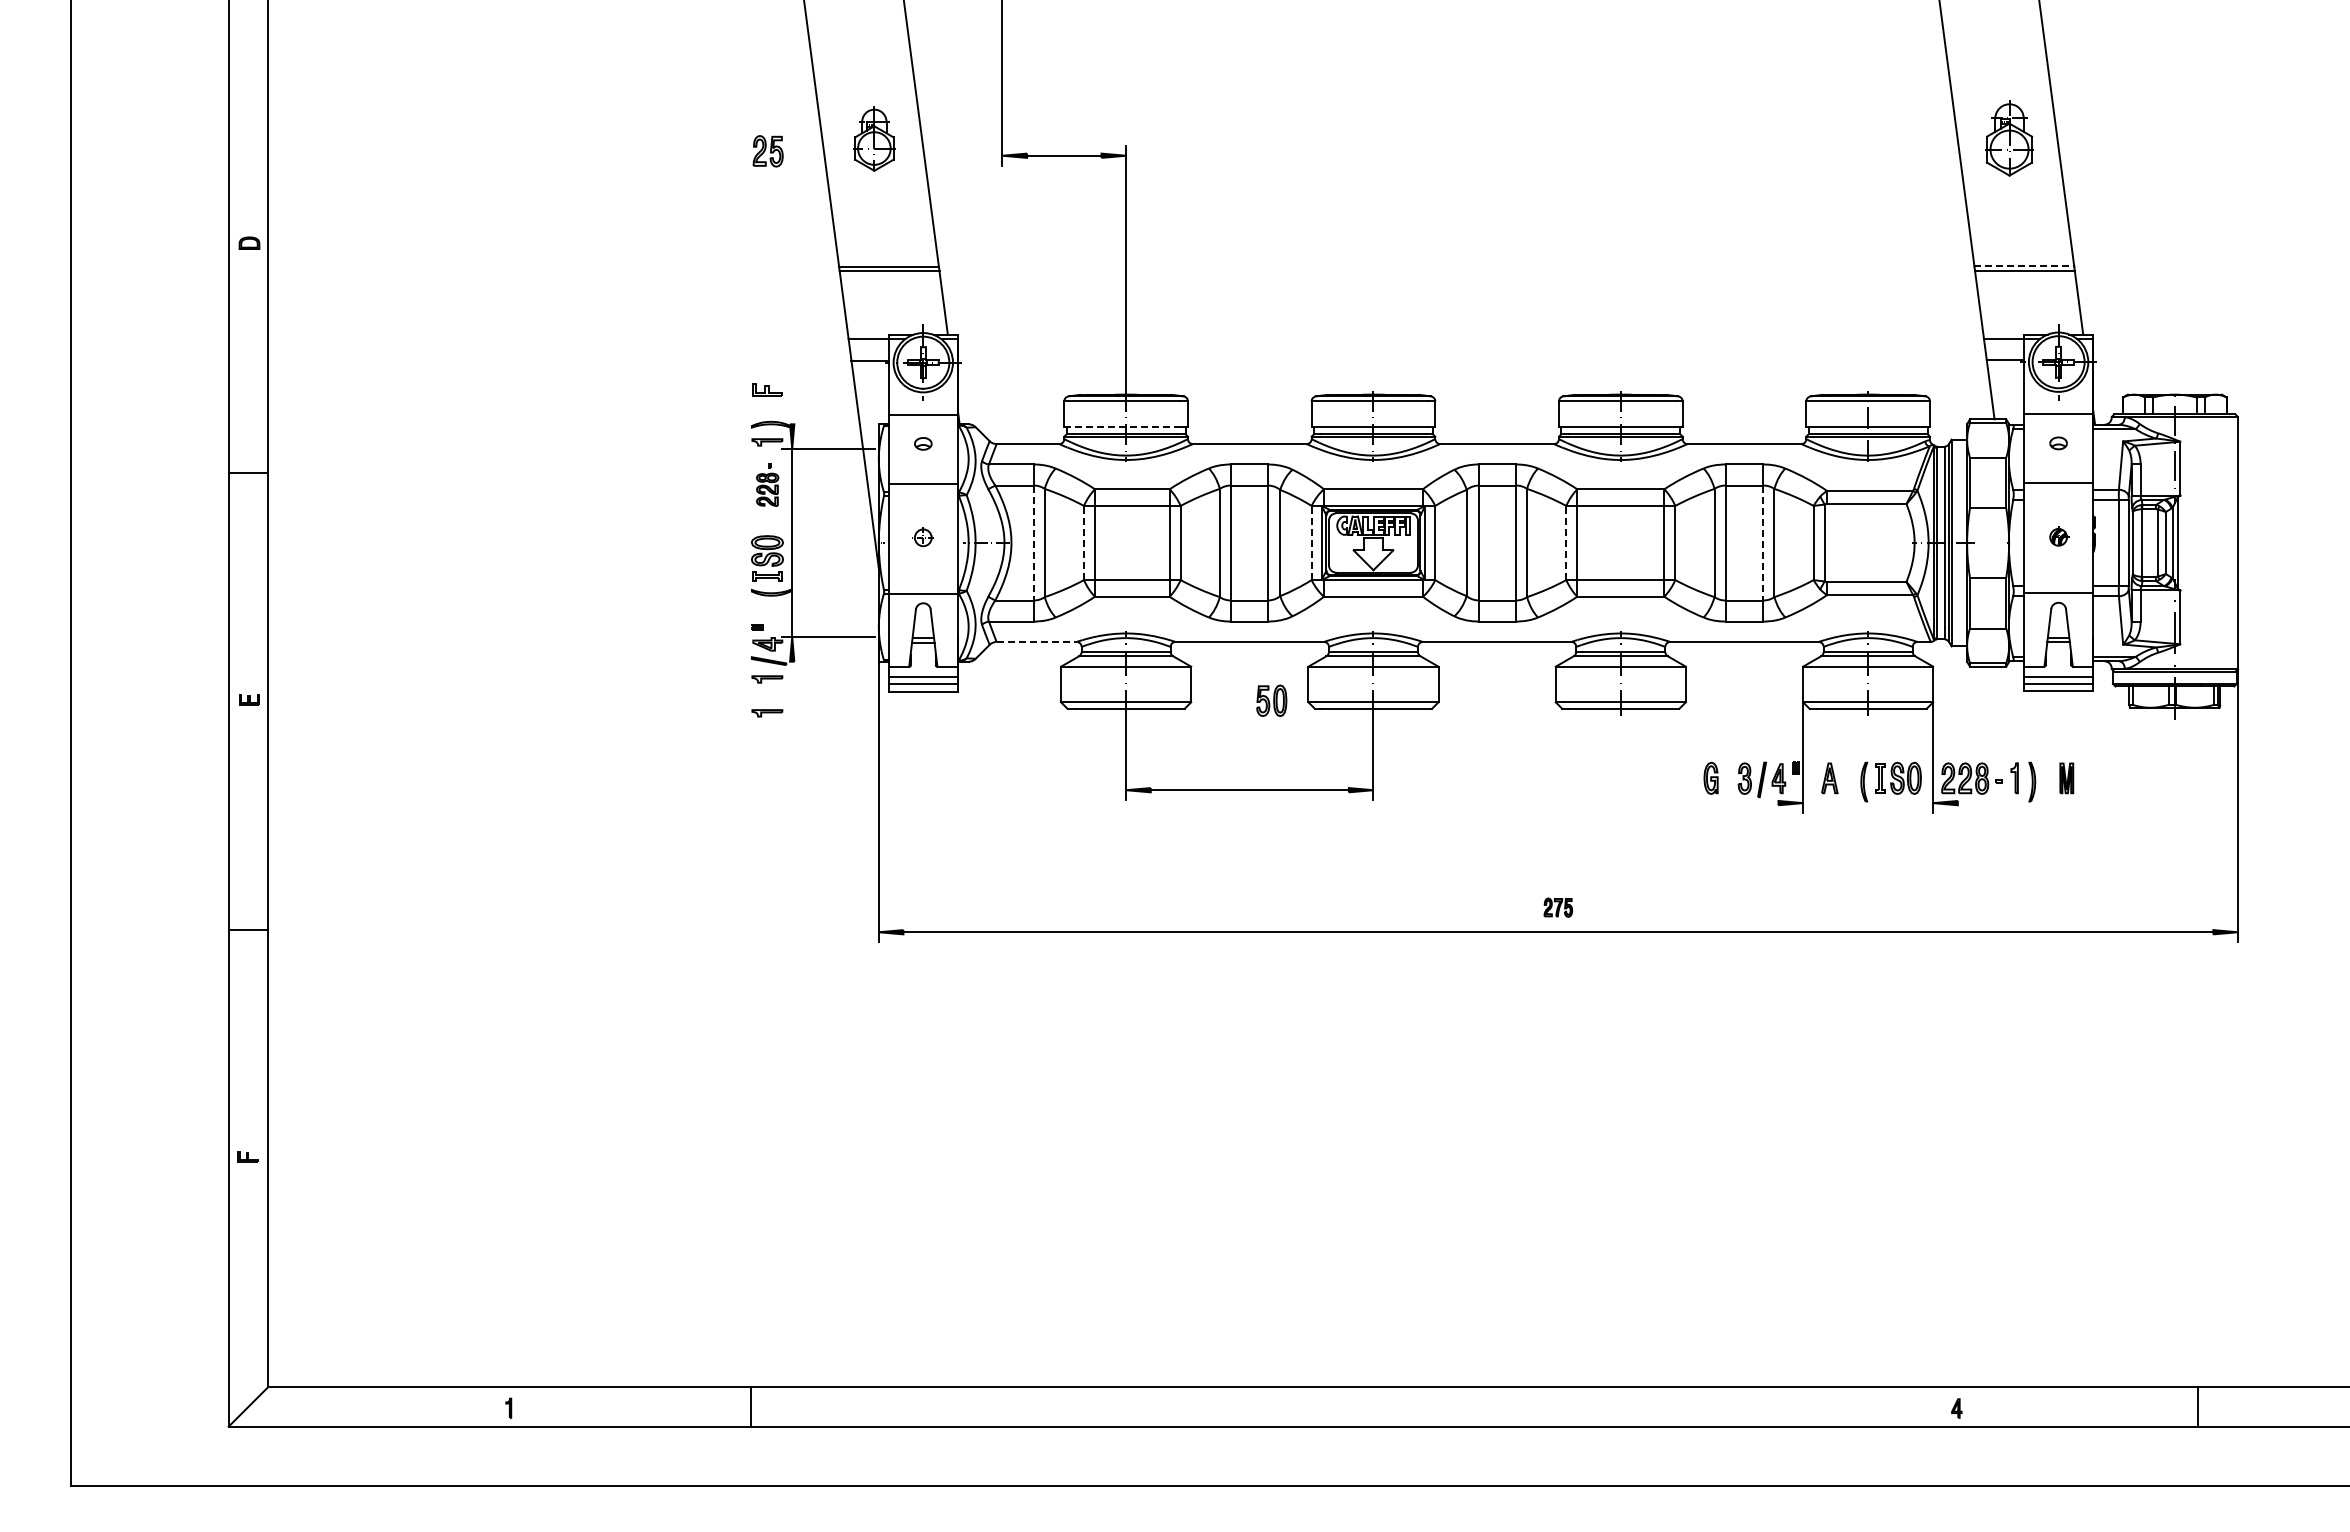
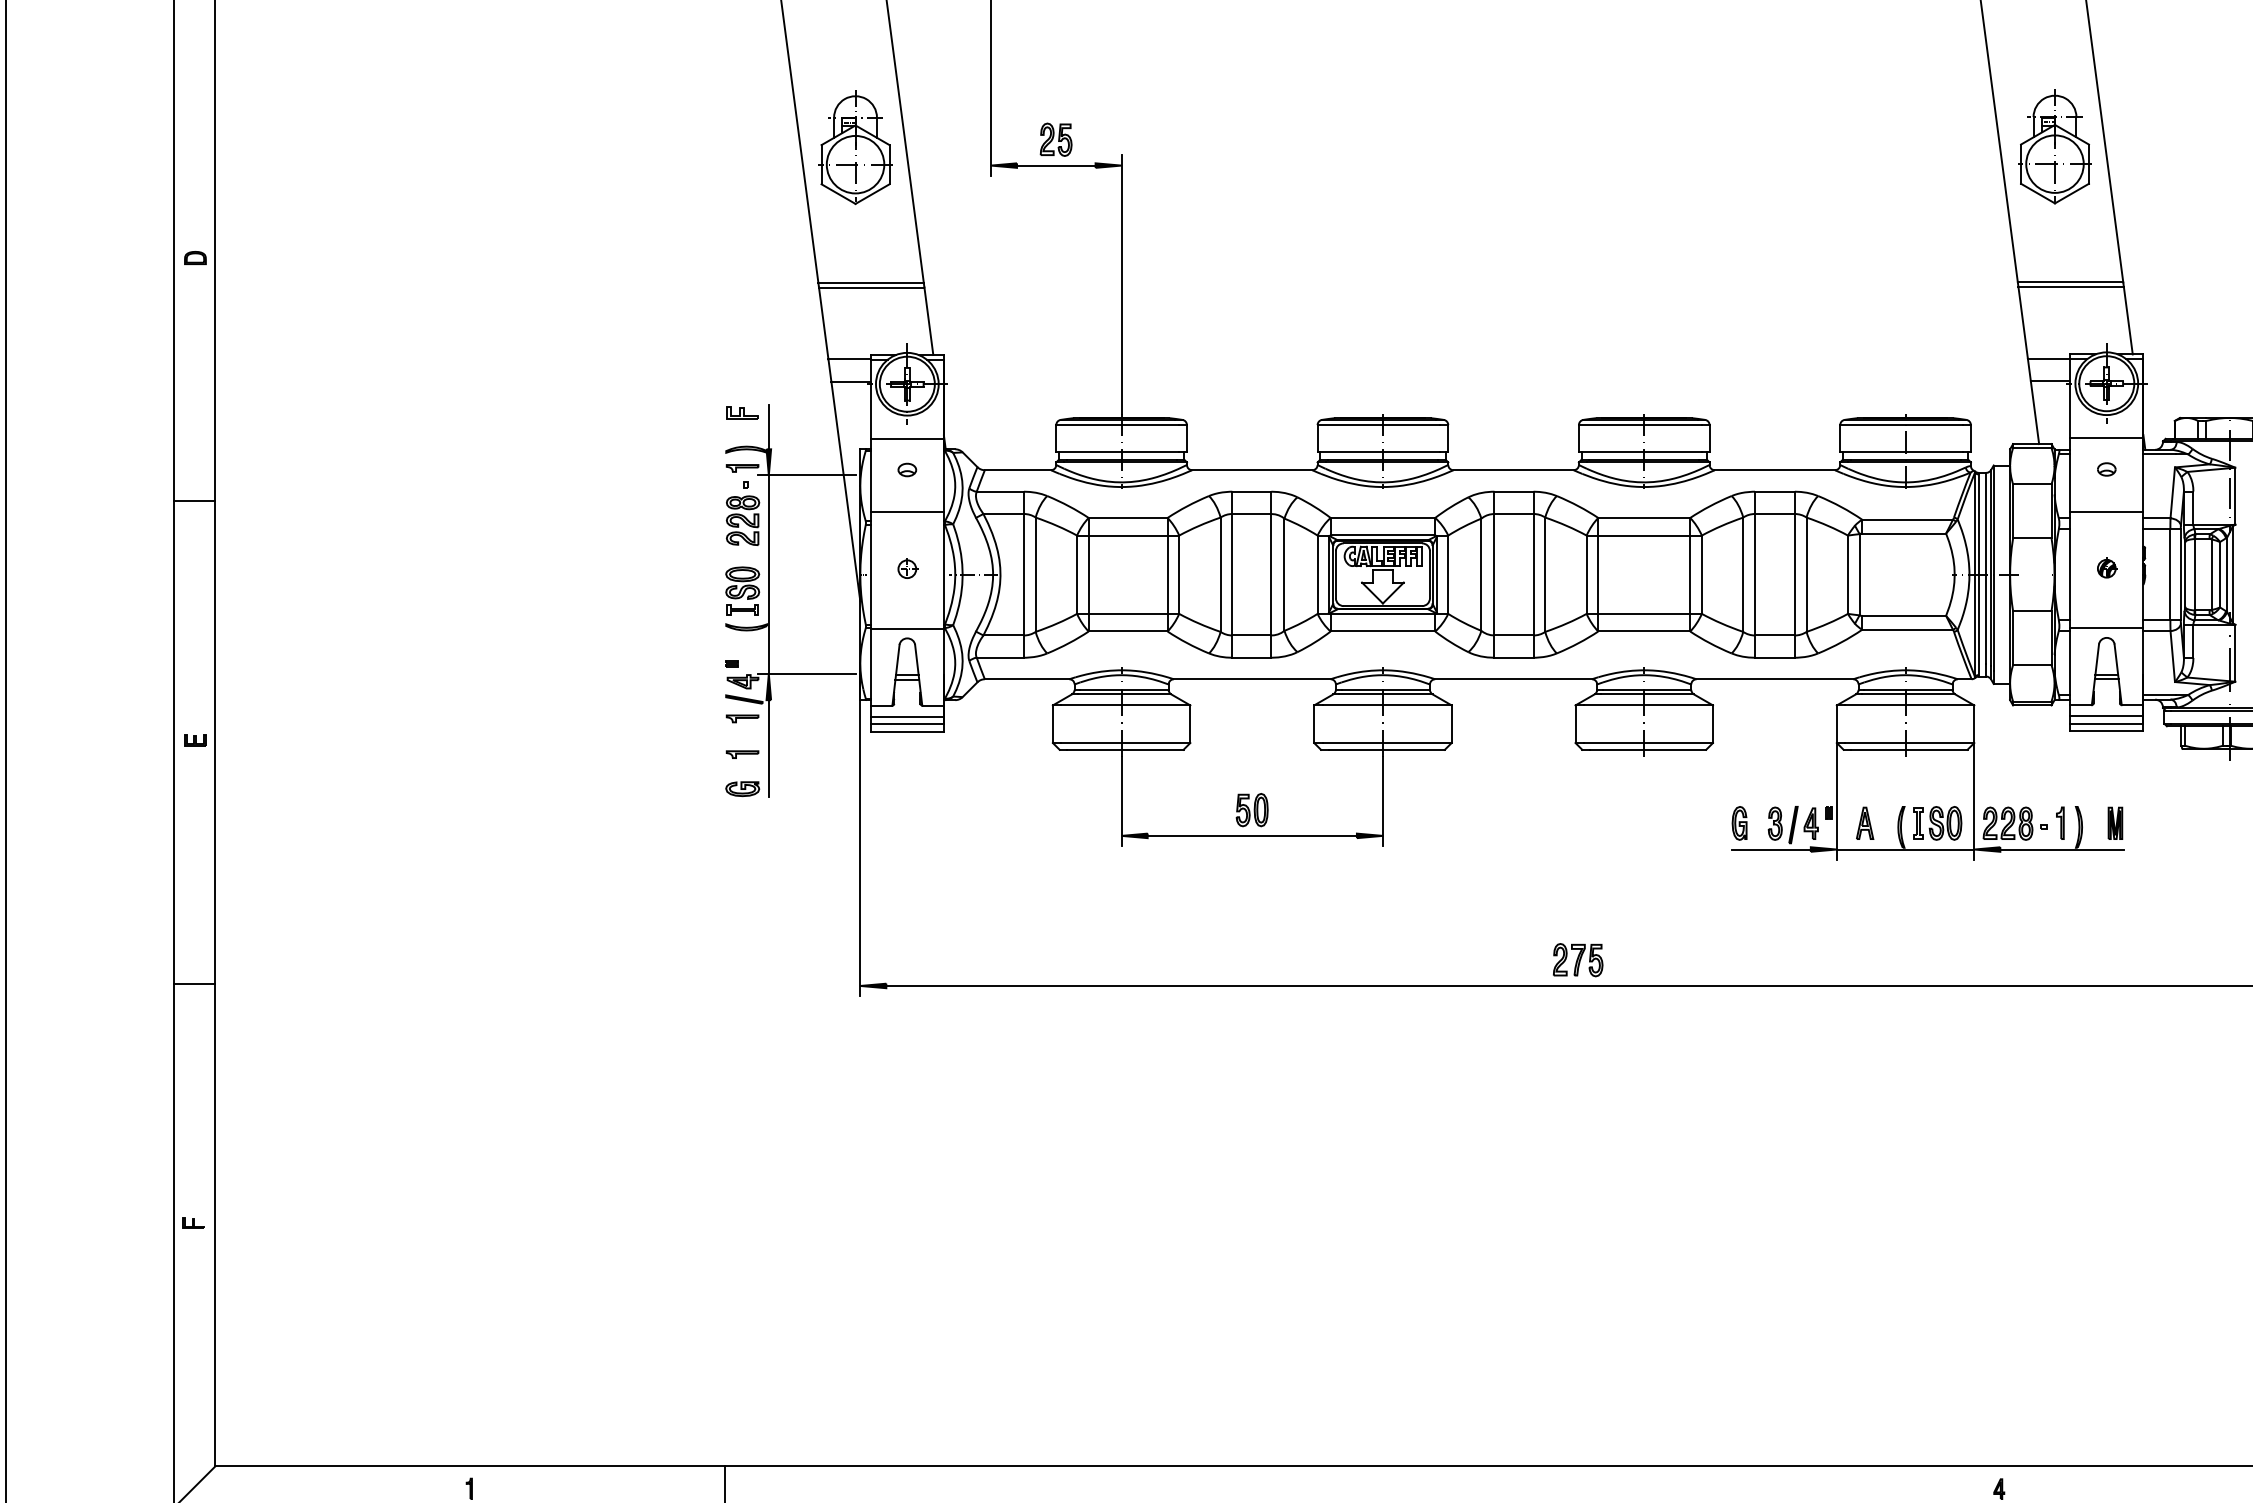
part: (874, 138) -> (855, 147), size x1.67
part: (2009, 138) -> (2054, 147), size x1.43
part: (767, 151) -> (1055, 139), moved
line: (2024, 266) -> (2070, 282), dashed -> solid
line: (792, 403) -> (769, 427), added
line: (1122, 426) -> (1117, 451), dashed -> solid
part: (767, 484) -> (742, 512), size x1.43
line: (1083, 542) -> (1076, 574), dashed -> solid
line: (1311, 542) -> (1317, 574), dashed -> solid
line: (1566, 542) -> (1586, 574), dashed -> solid
line: (1033, 543) -> (1023, 575), dashed -> solid
line: (1763, 543) -> (1795, 575), dashed -> solid
line: (1036, 641) -> (1026, 678), dashed -> solid
part: (1271, 700) -> (1251, 809), moved
line: (792, 707) -> (769, 748), added
part: (767, 745) -> (742, 788), added
line: (1740, 803) -> (1770, 849), added
line: (1868, 803) -> (1905, 849), added
line: (2015, 803) -> (2061, 849), added
part: (1558, 907) -> (1578, 959), size x1.67

